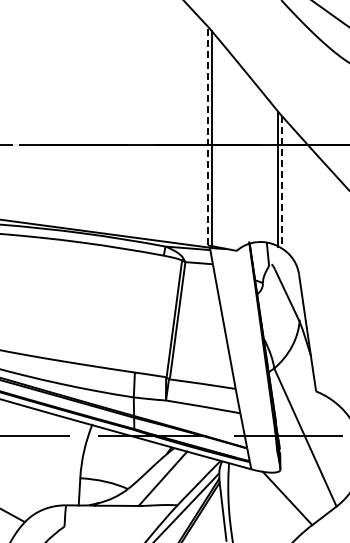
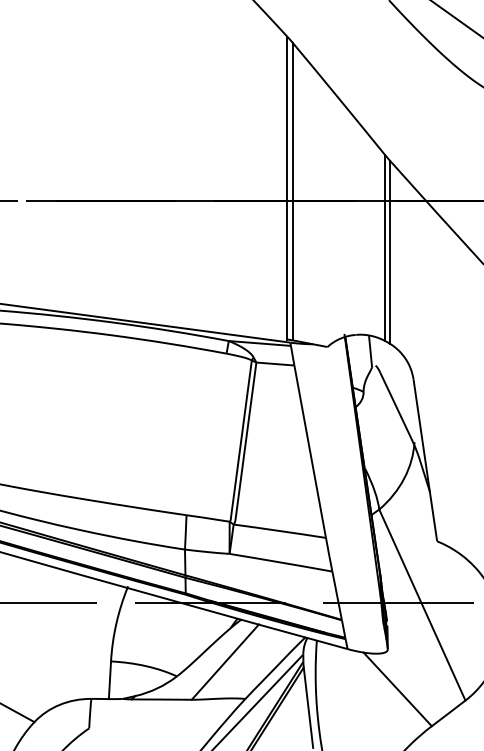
line: (207, 135) -> (286, 187), dashed -> solid
line: (282, 183) -> (390, 253), dashed -> solid

